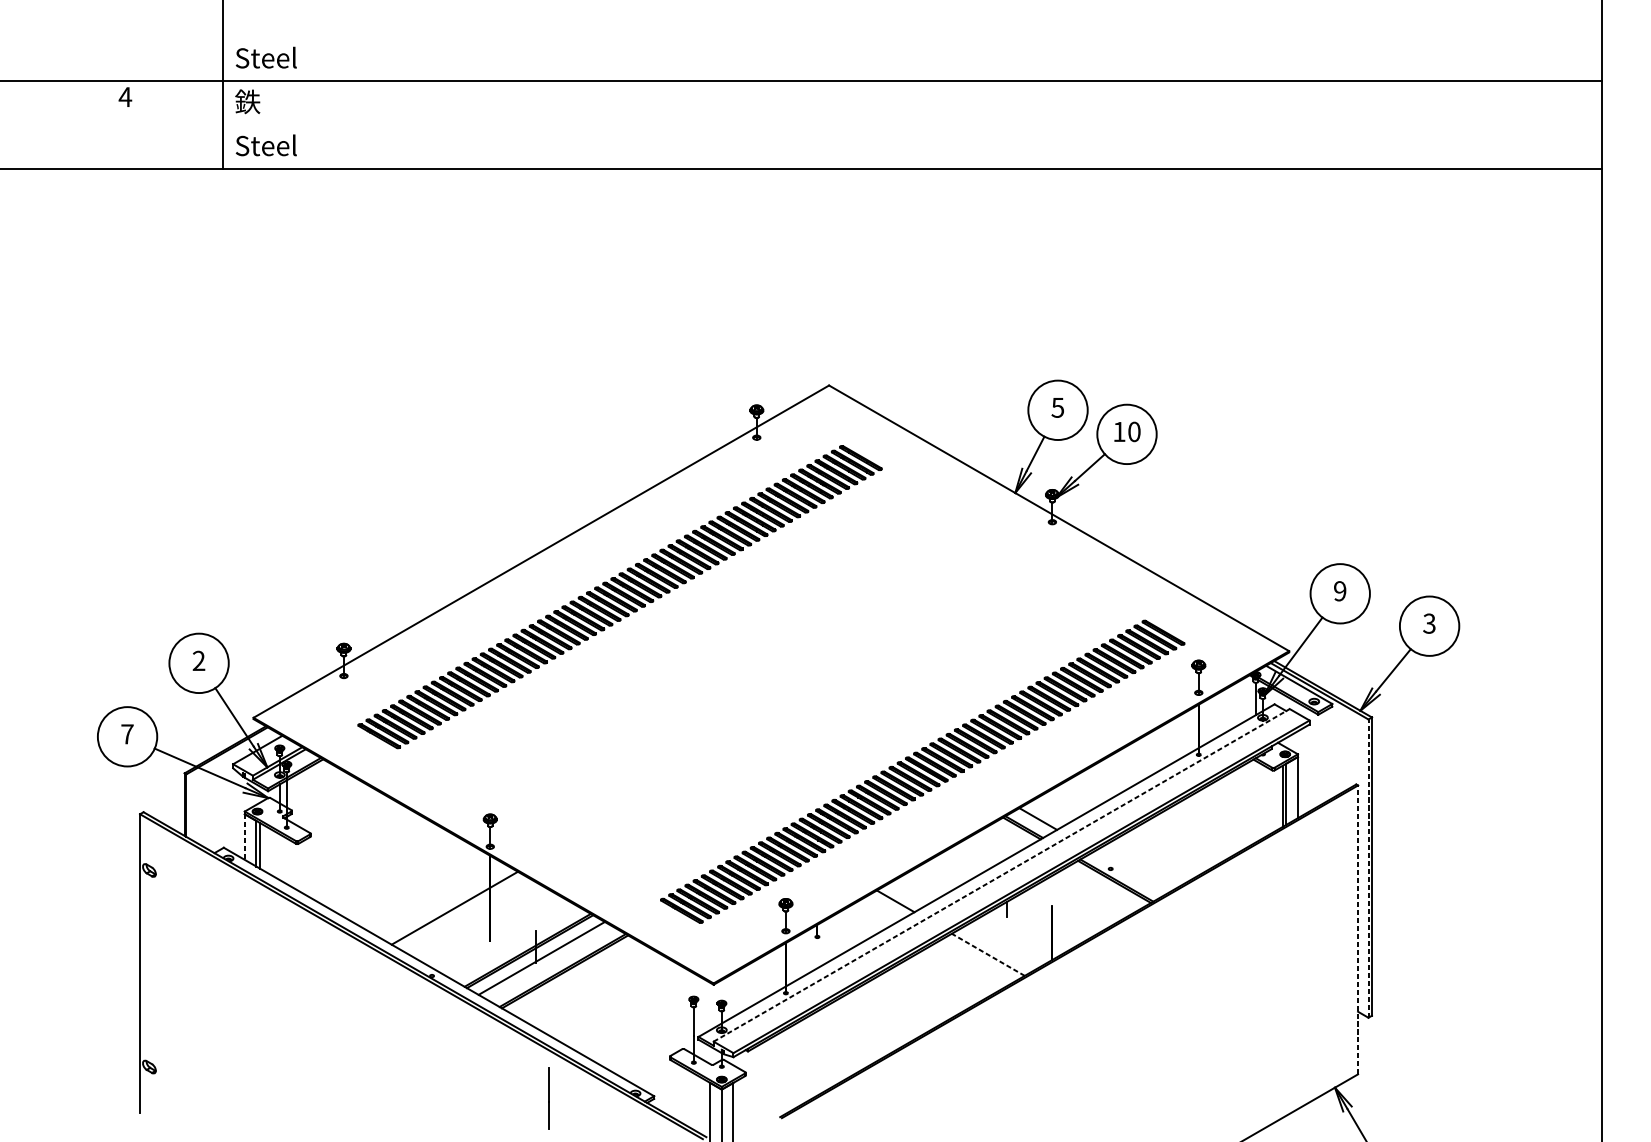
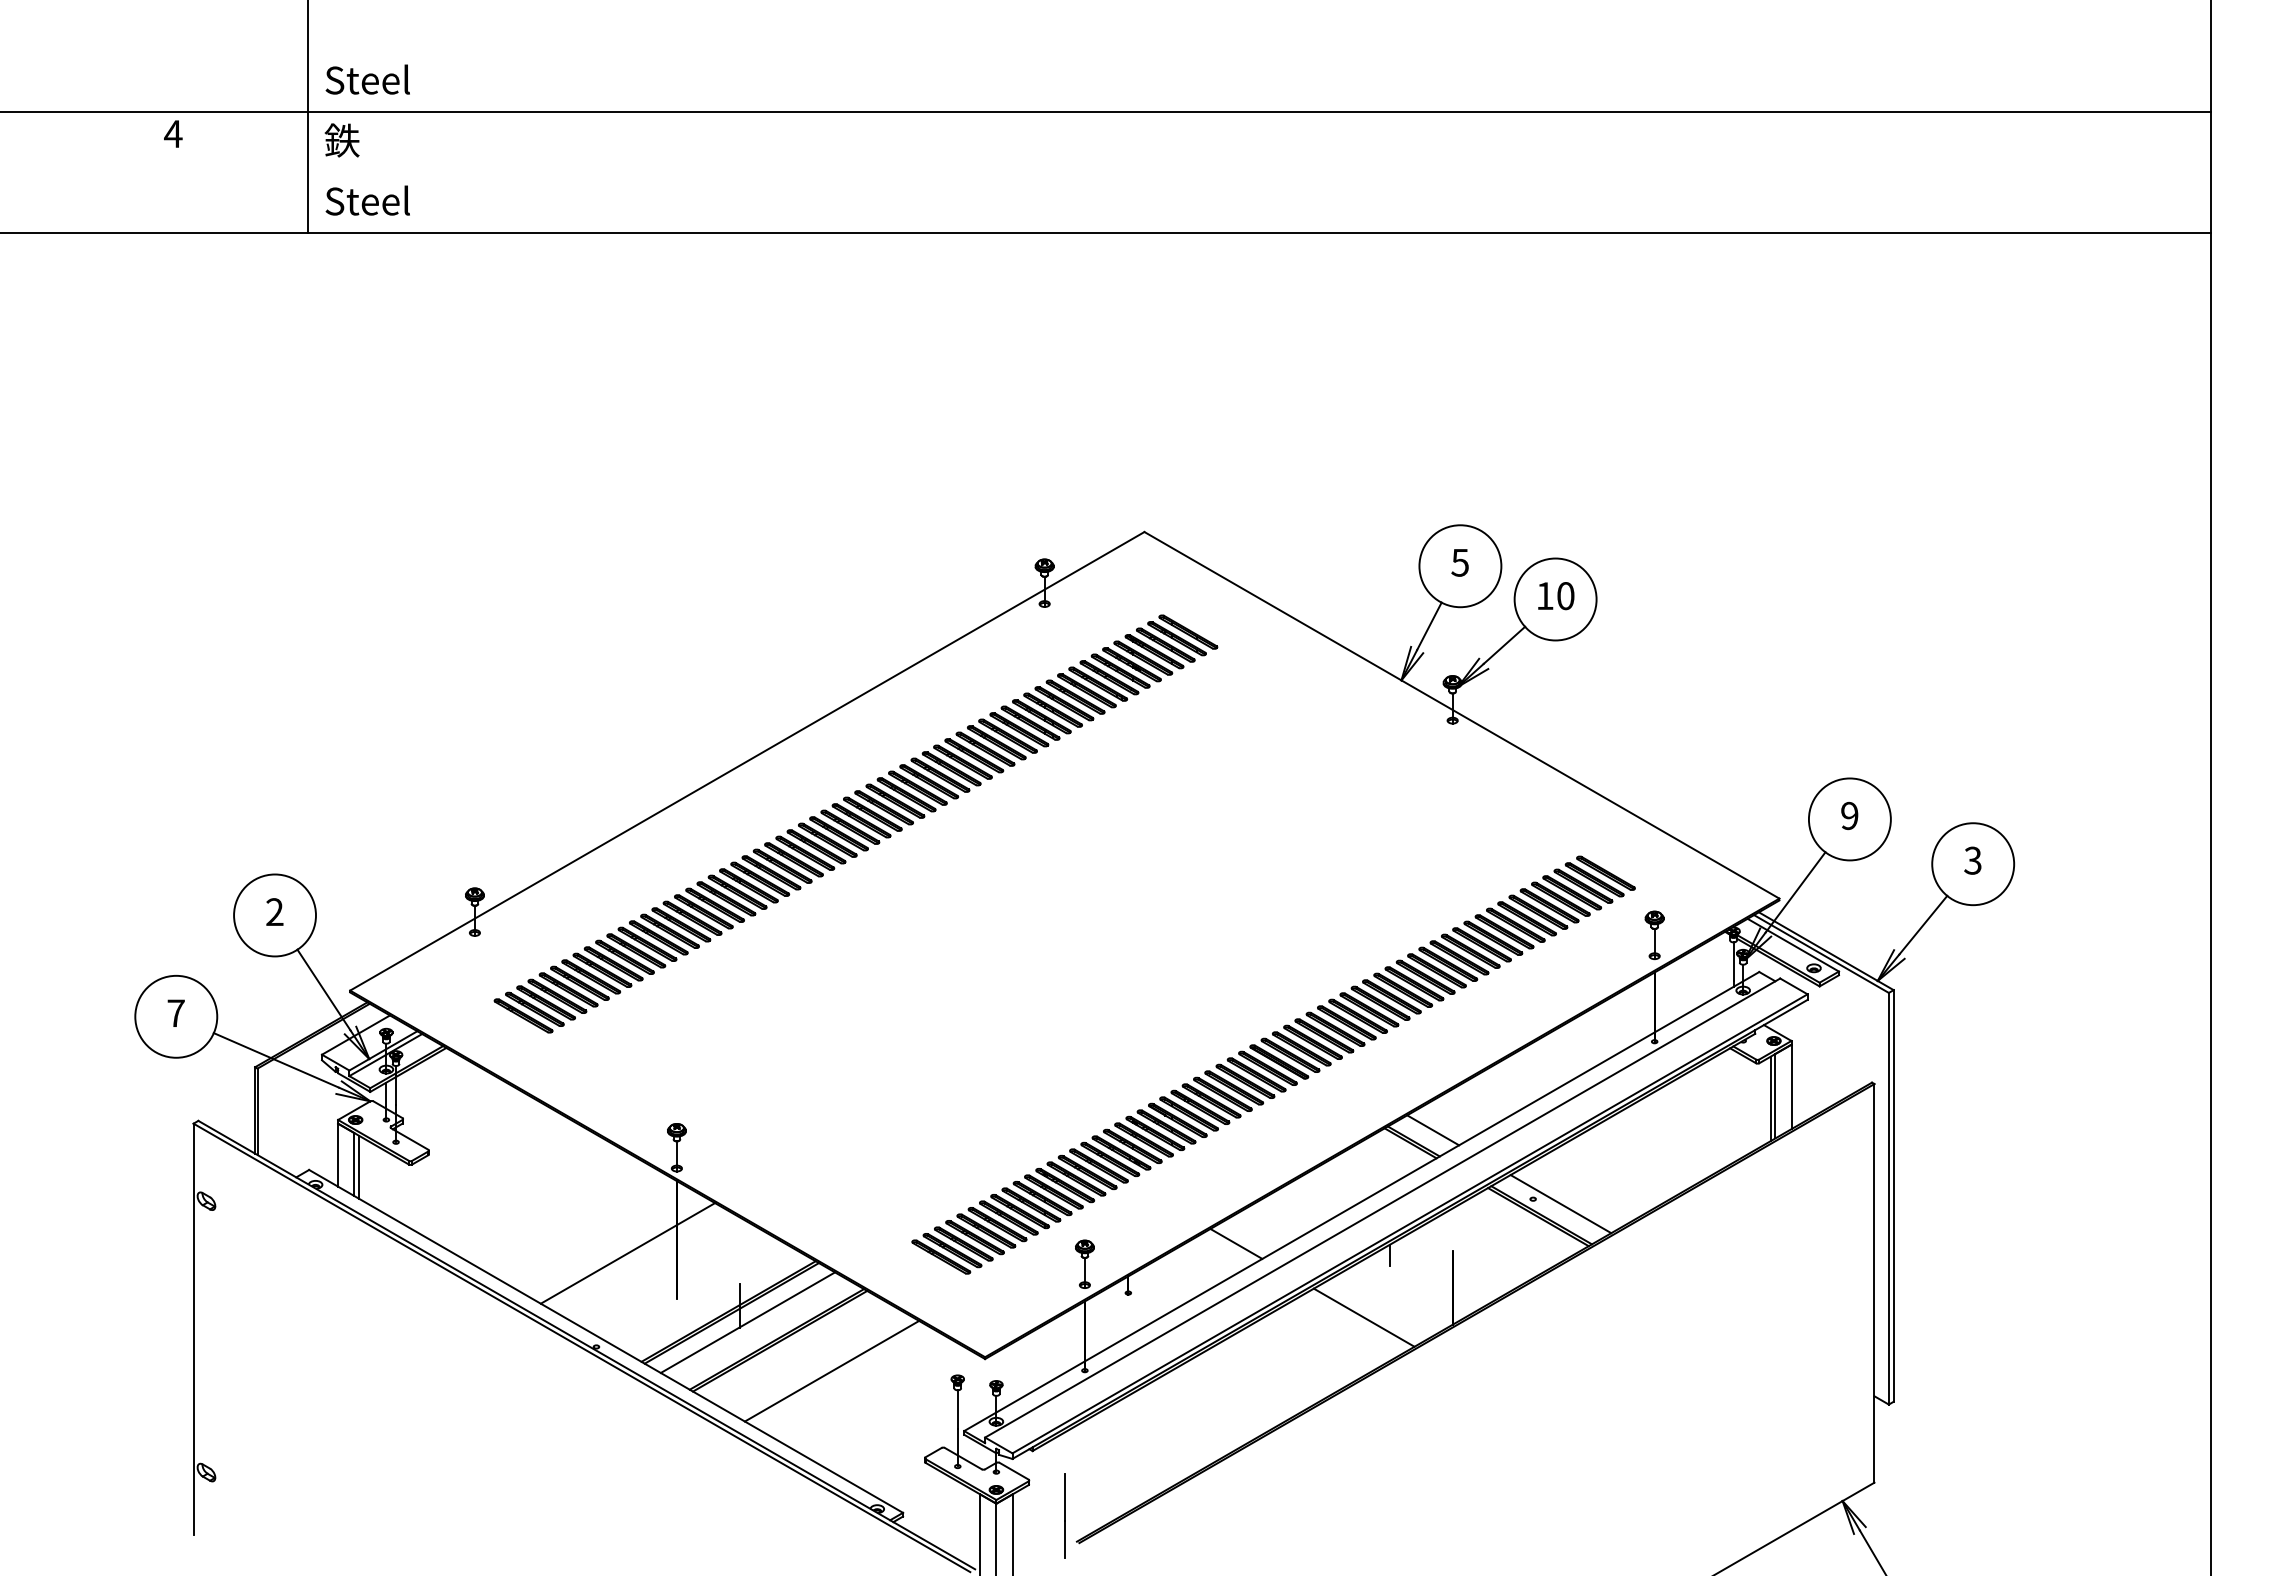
line: (245, 837) -> (338, 1155), dashed -> solid
line: (1368, 868) -> (1888, 1198), dashed -> solid
line: (1130, 872) -> (1560, 1204), added
line: (1002, 874) -> (1383, 1207), dashed -> solid
line: (1358, 929) -> (1874, 1282), dashed -> solid
line: (987, 954) -> (1363, 1317), dashed -> solid
line: (602, 993) -> (831, 1370), added
line: (548, 1098) -> (1064, 1515), moved

